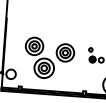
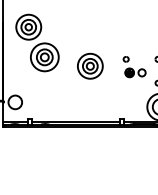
part: (39, 57) -> (37, 42), moved

